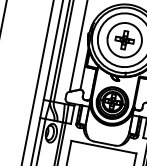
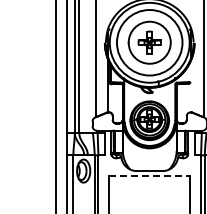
line: (104, 147) -> (150, 175), solid -> dashed

